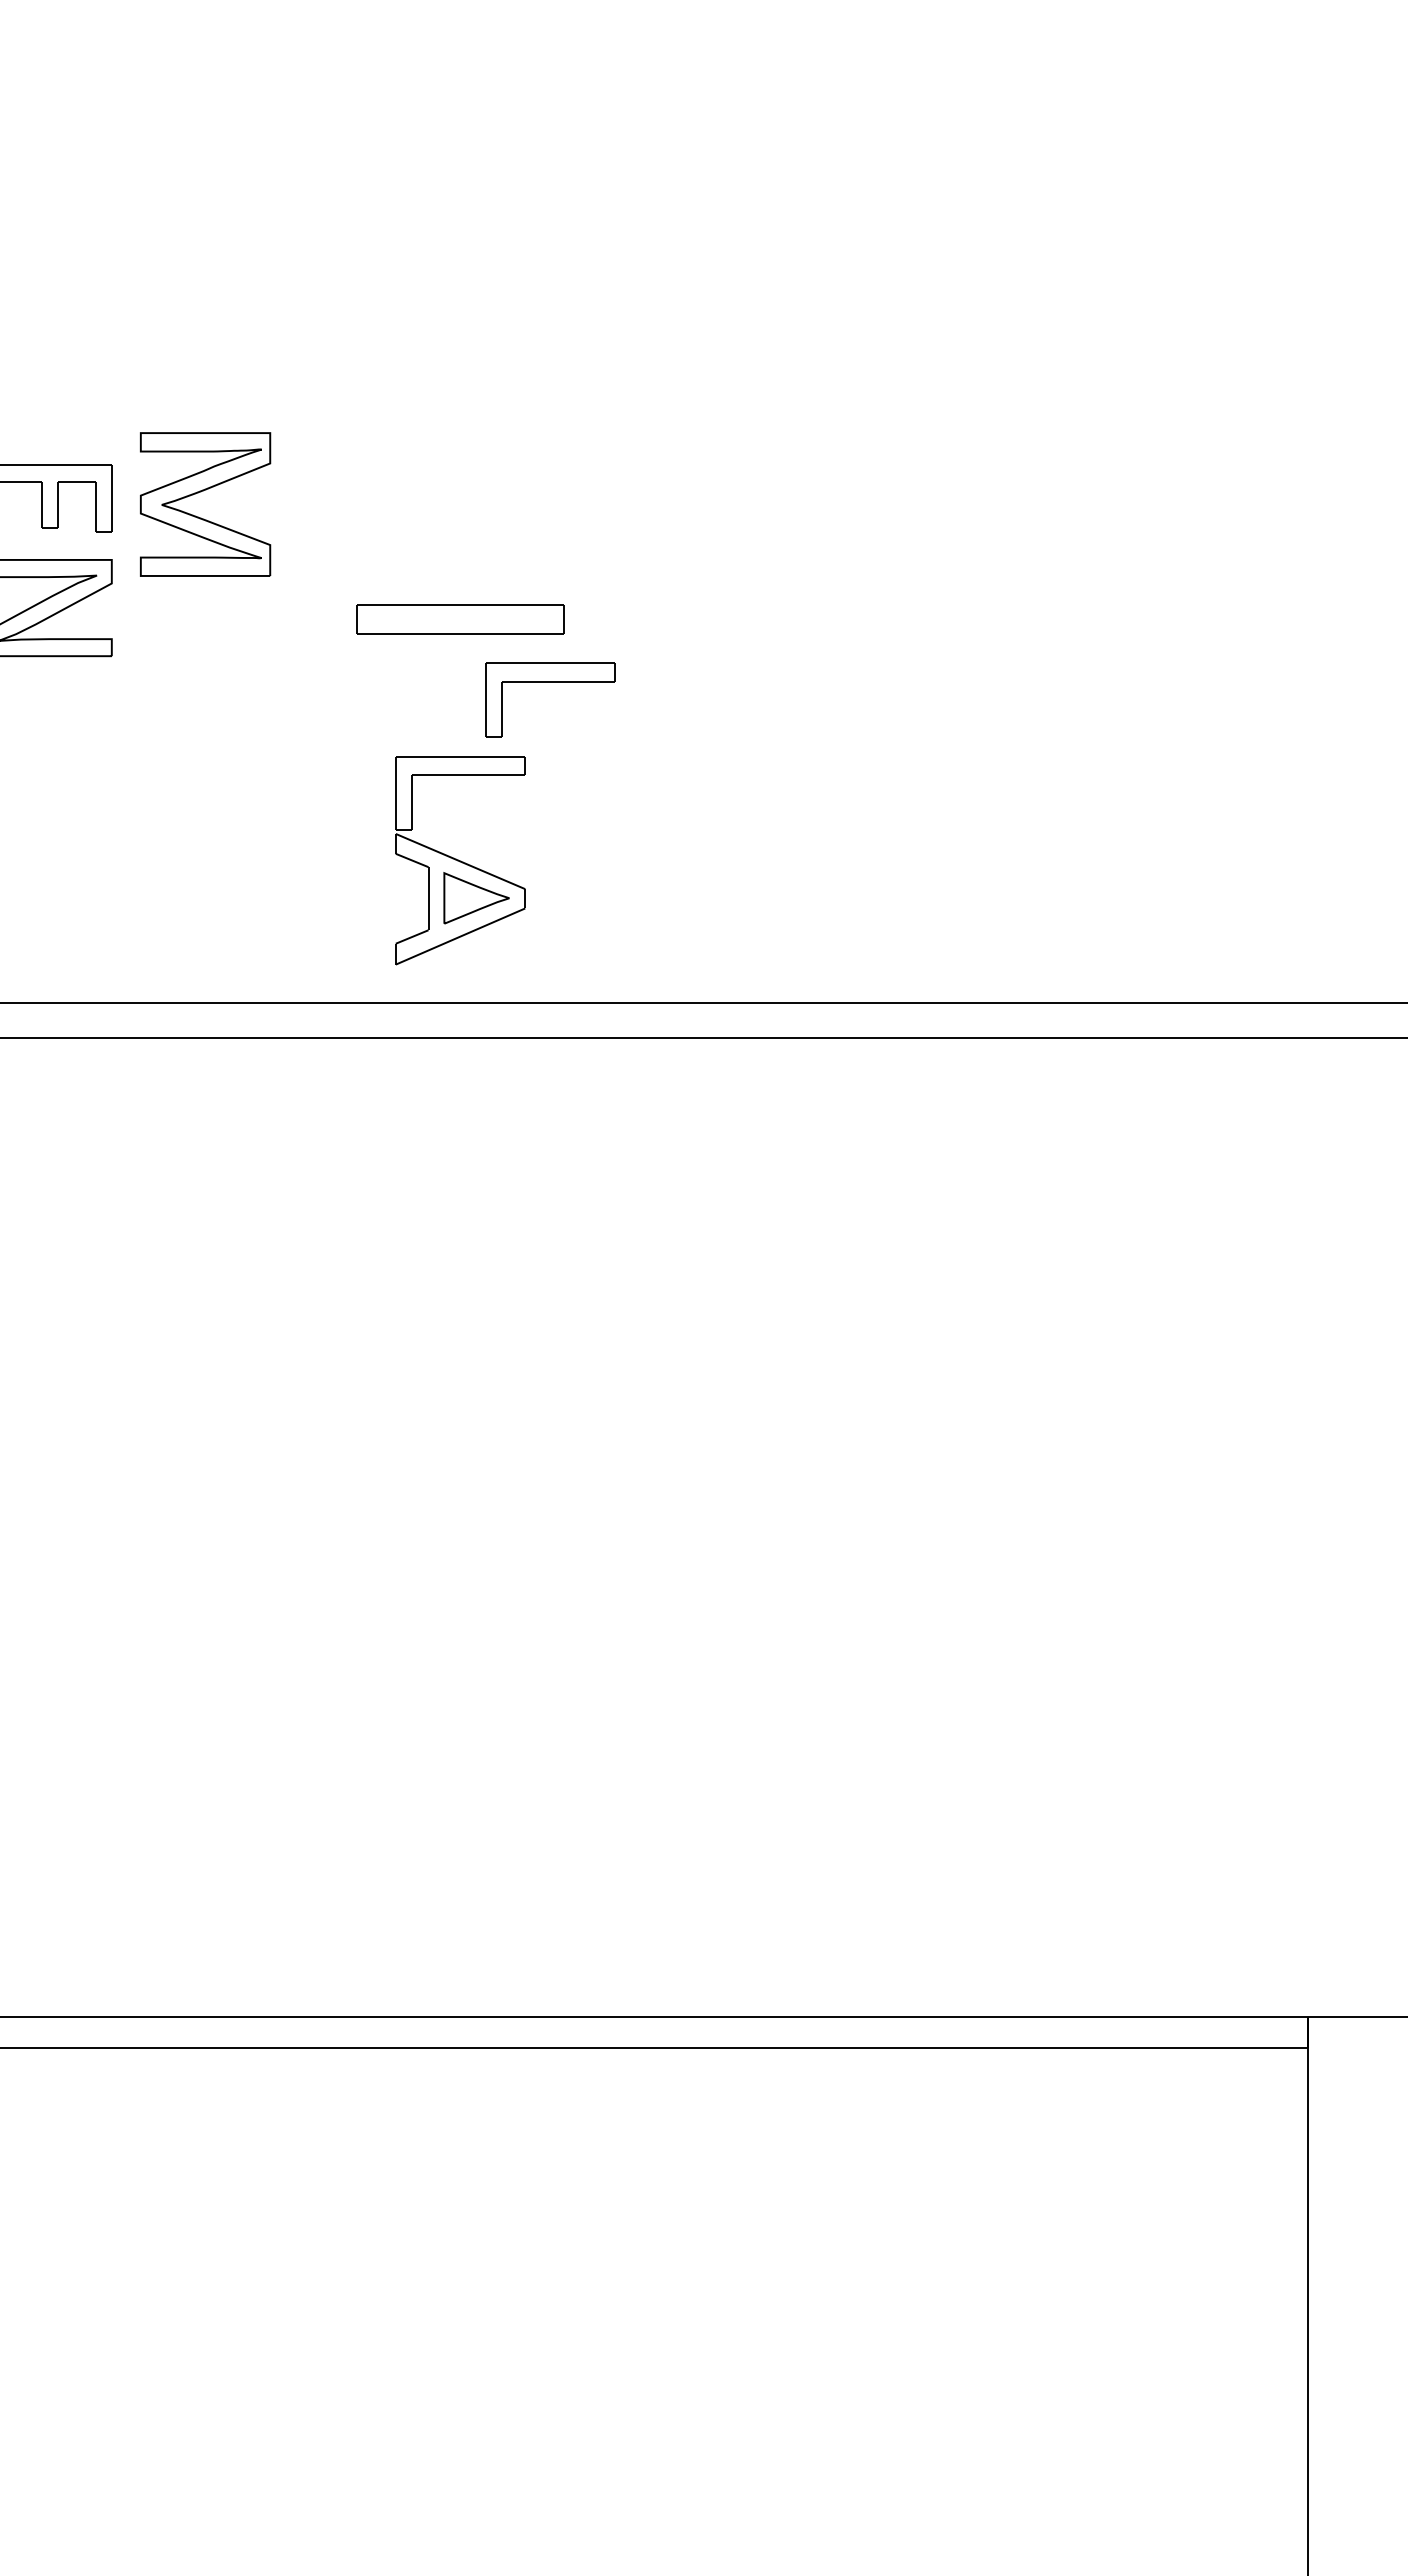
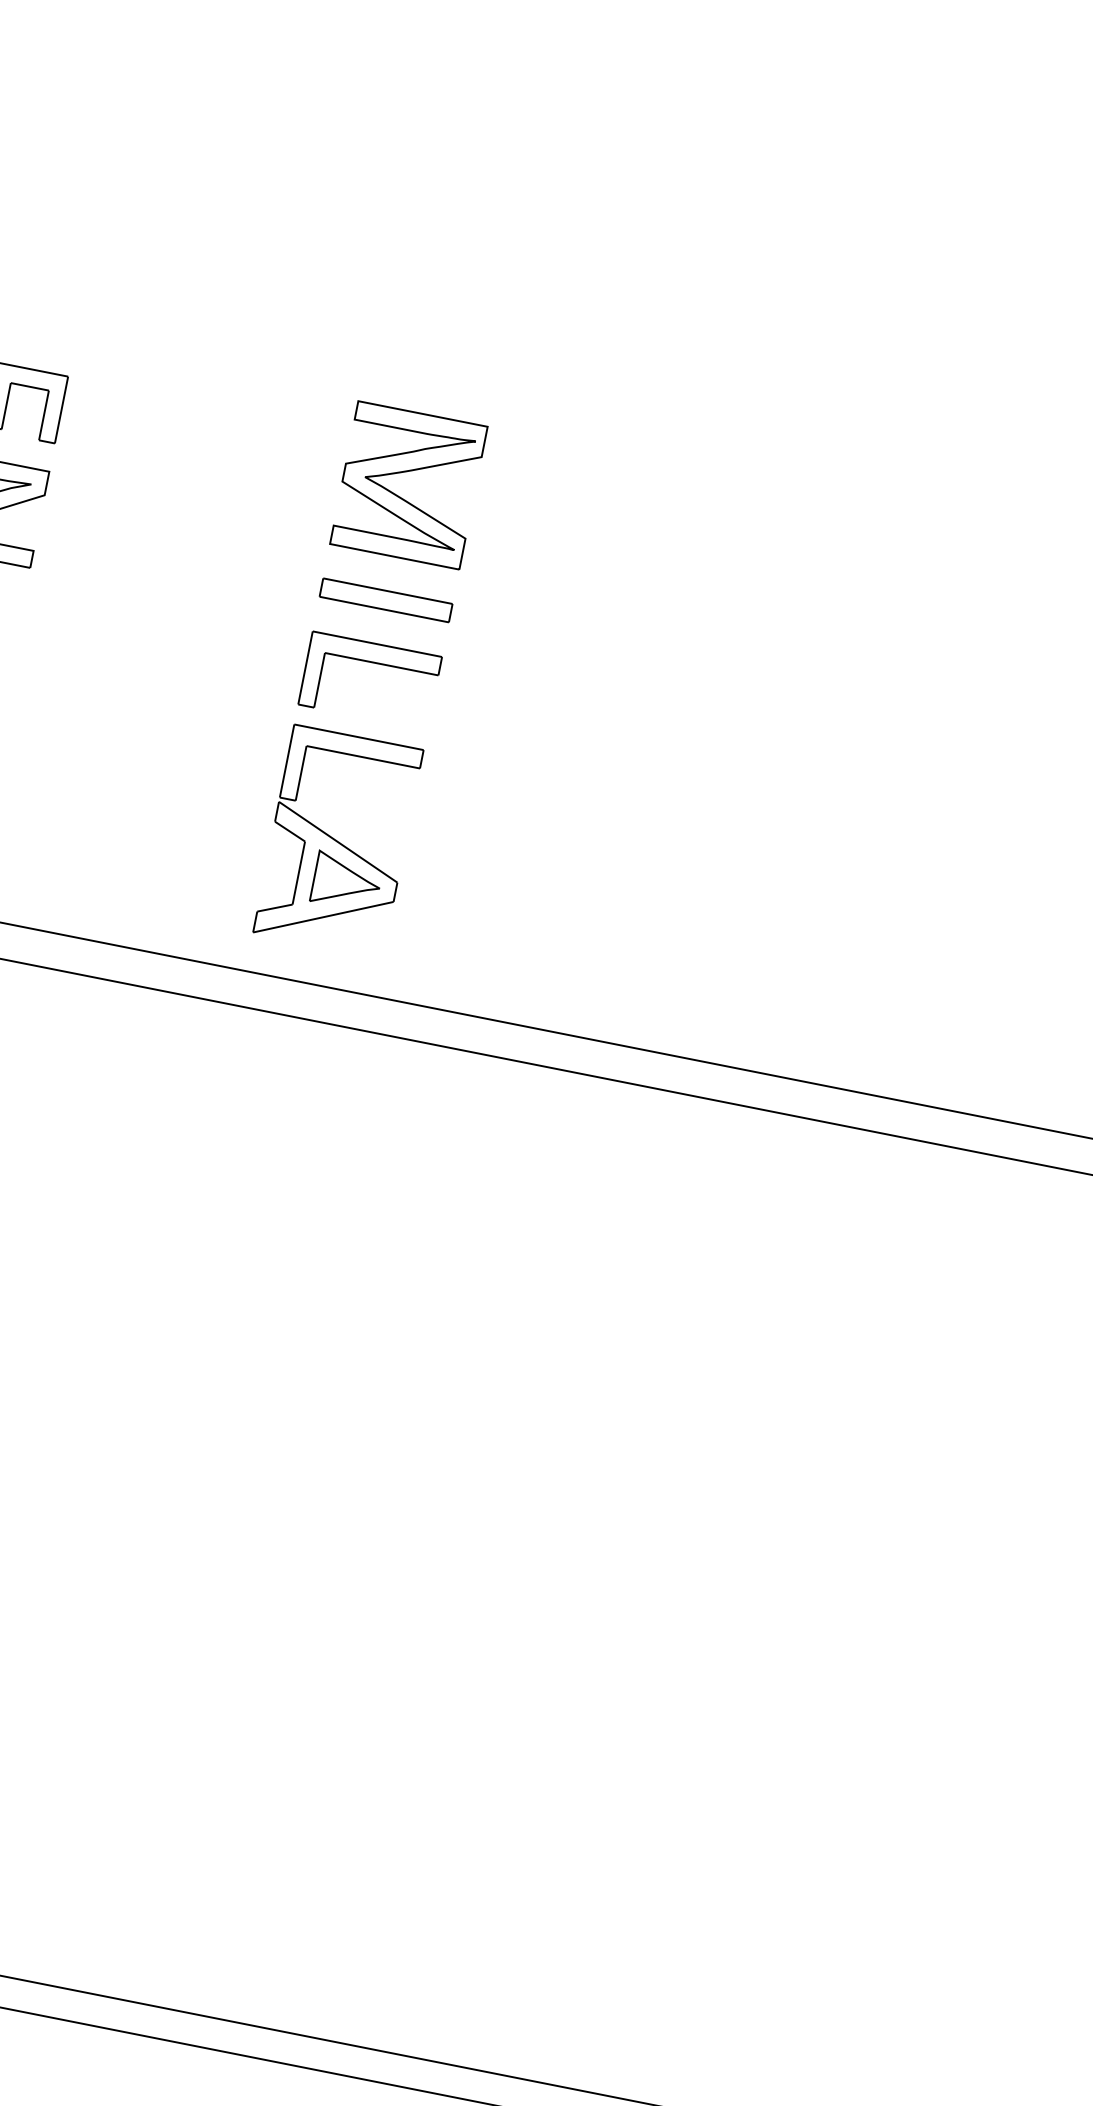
part: (201, 492) -> (407, 472), moved
part: (460, 619) -> (386, 600), size x0.62
part: (550, 682) -> (373, 663), moved

